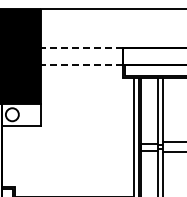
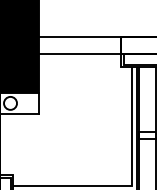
line: (81, 48) -> (79, 37), dashed -> solid
line: (81, 65) -> (79, 54), dashed -> solid

